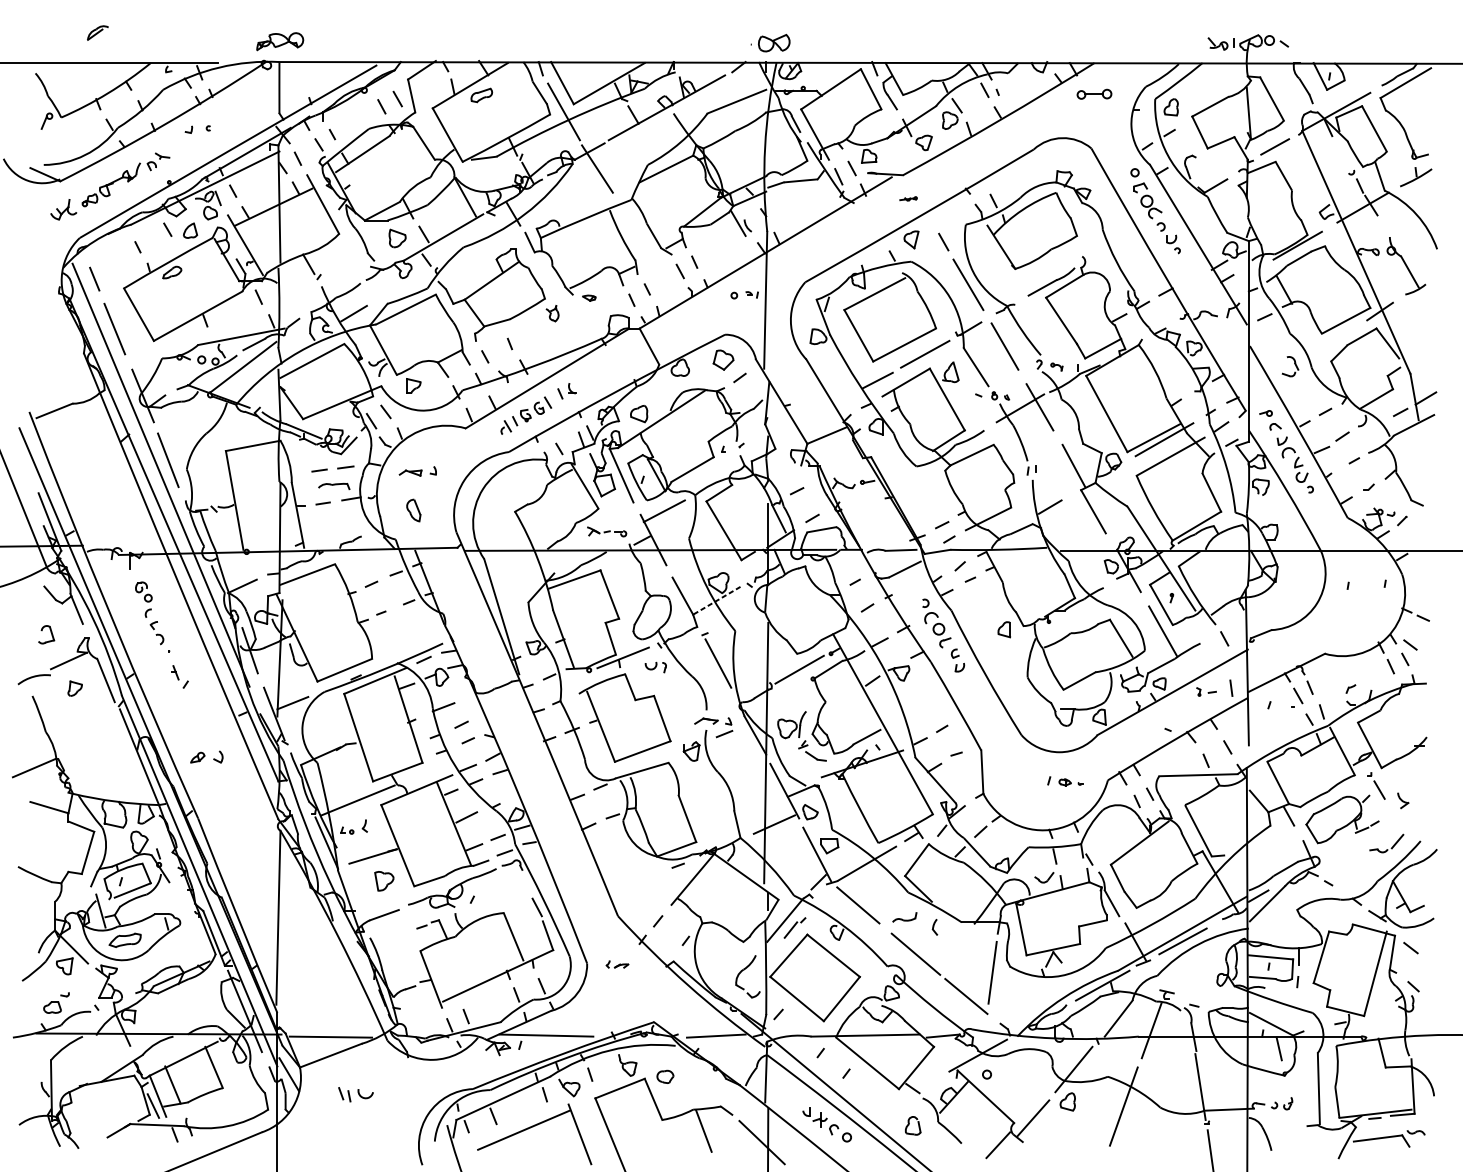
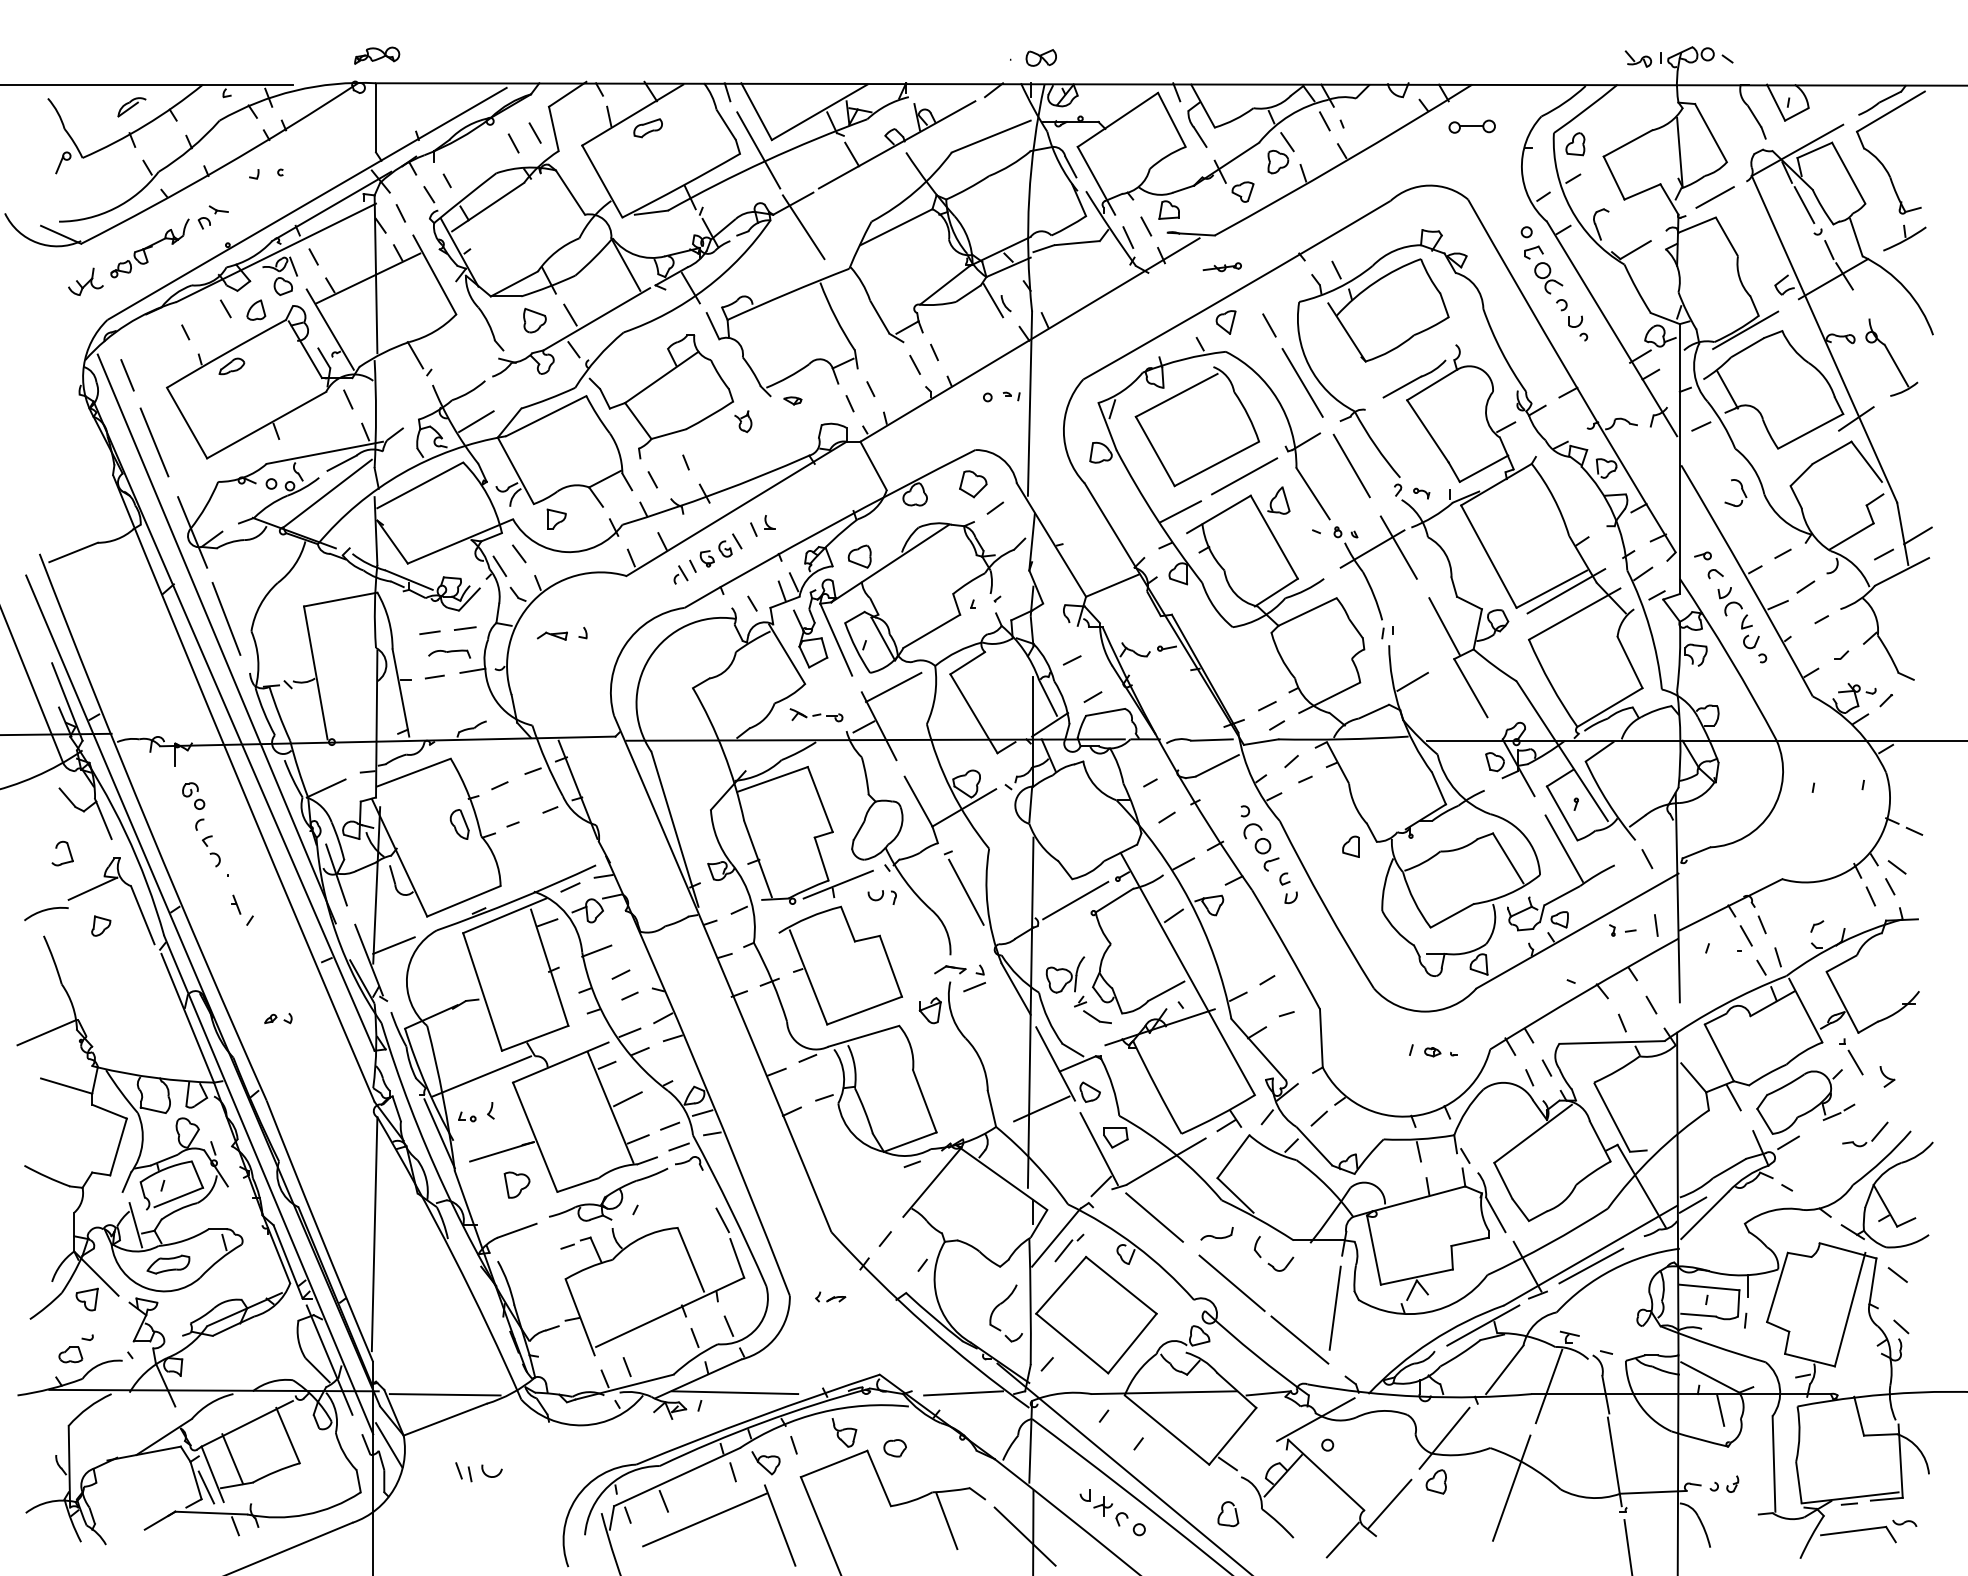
part: (97, 33) -> (131, 107), moved
part: (280, 41) -> (377, 55), size x0.71
part: (773, 42) -> (1040, 57), size x0.71
line: (1341, 152) -> (1804, 205), added
part: (908, 199) -> (1221, 267), size x1.67
part: (413, 510) -> (459, 824), moved
line: (717, 600) -> (964, 807), dashed -> solid
part: (206, 757) -> (278, 1018), size x0.62
line: (1329, 849) -> (1788, 1142), added
part: (1044, 877) -> (1280, 1263), moved

